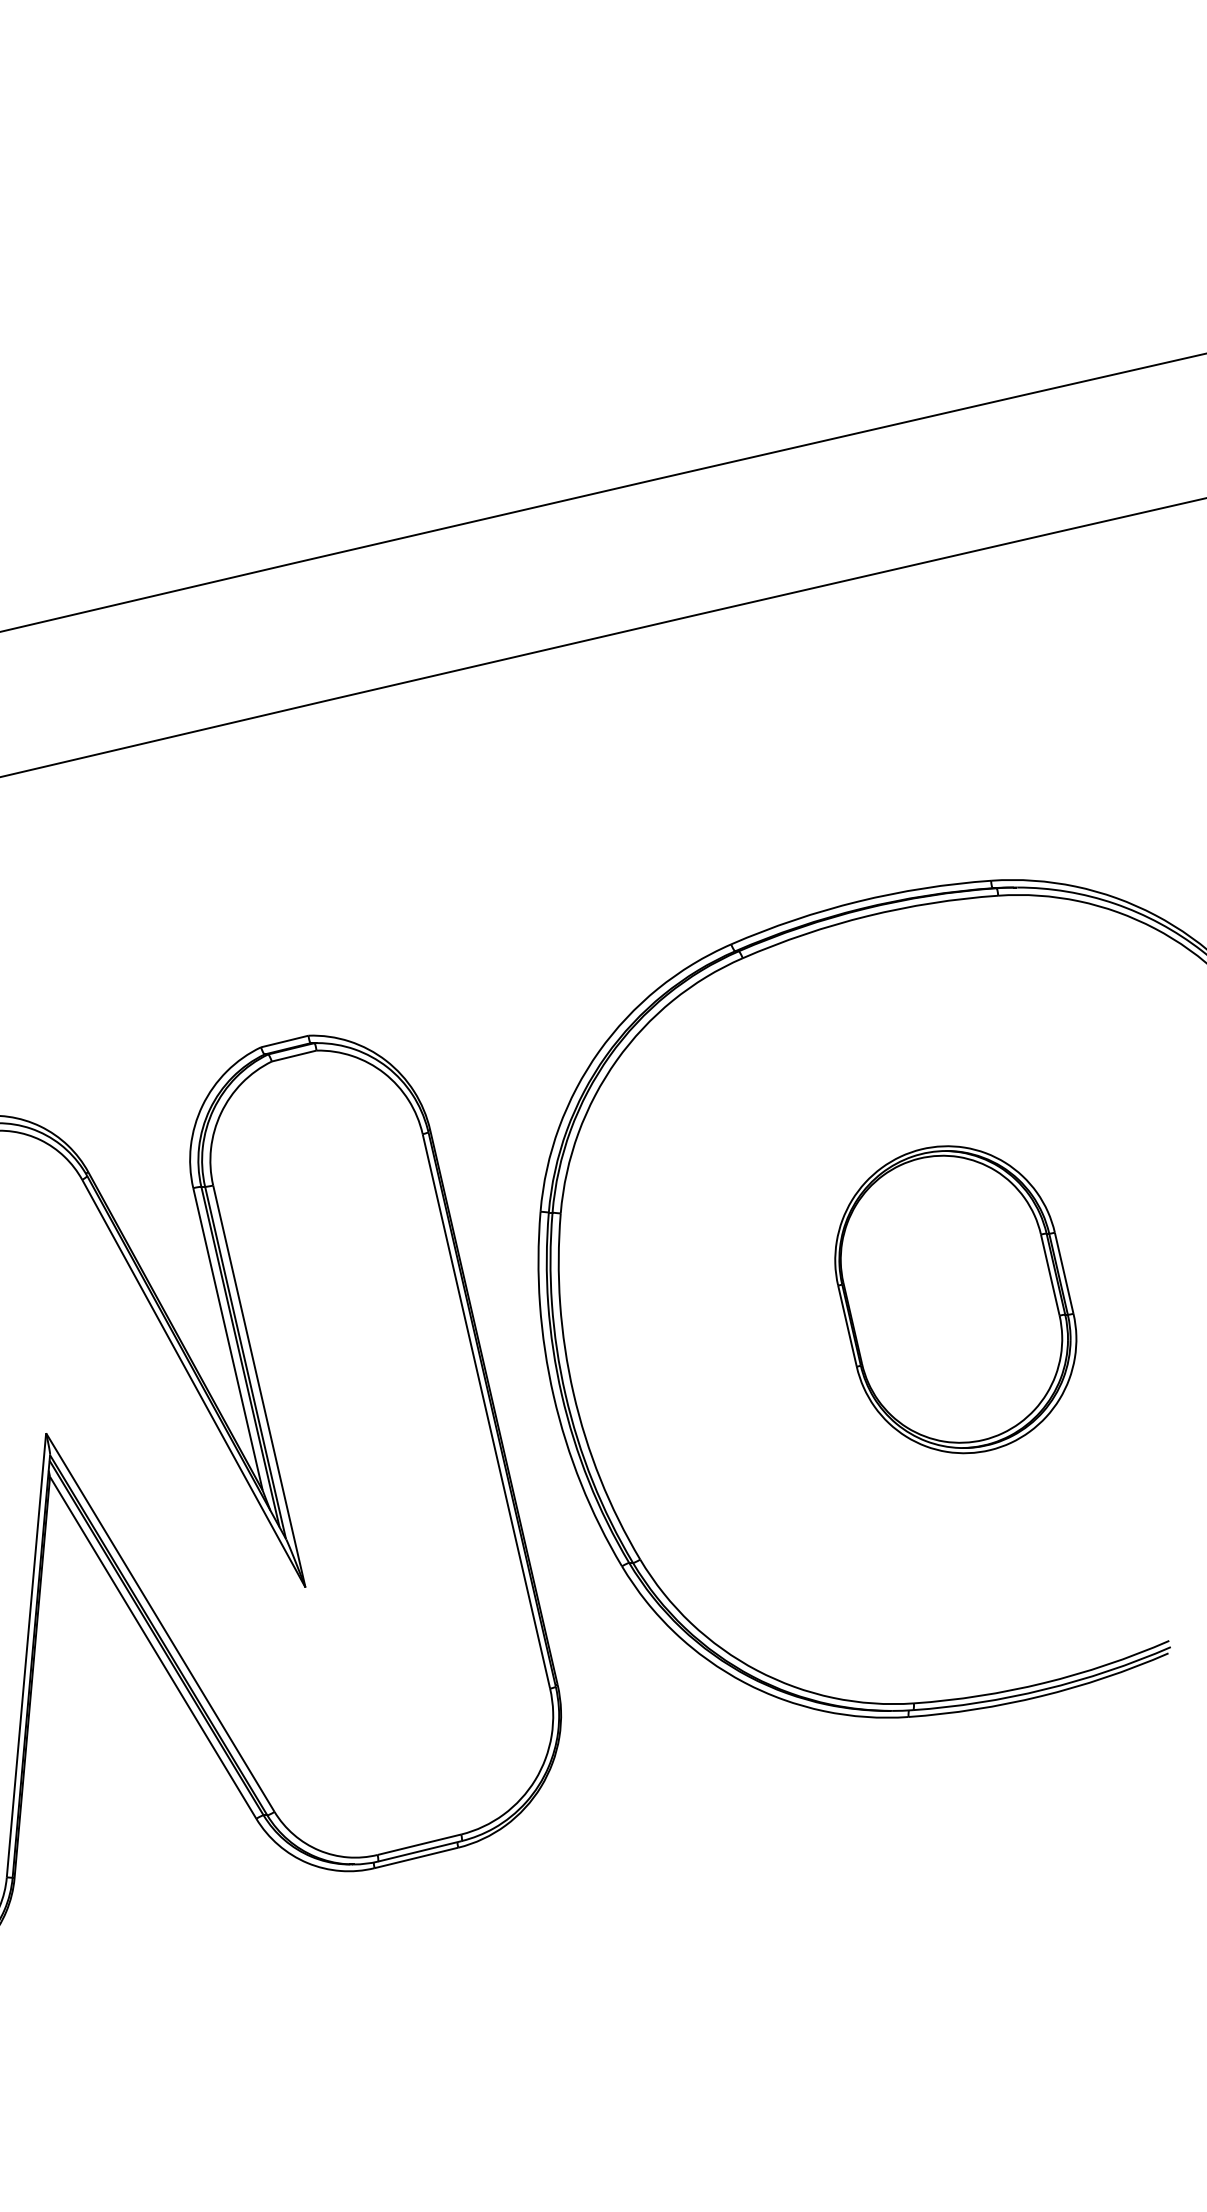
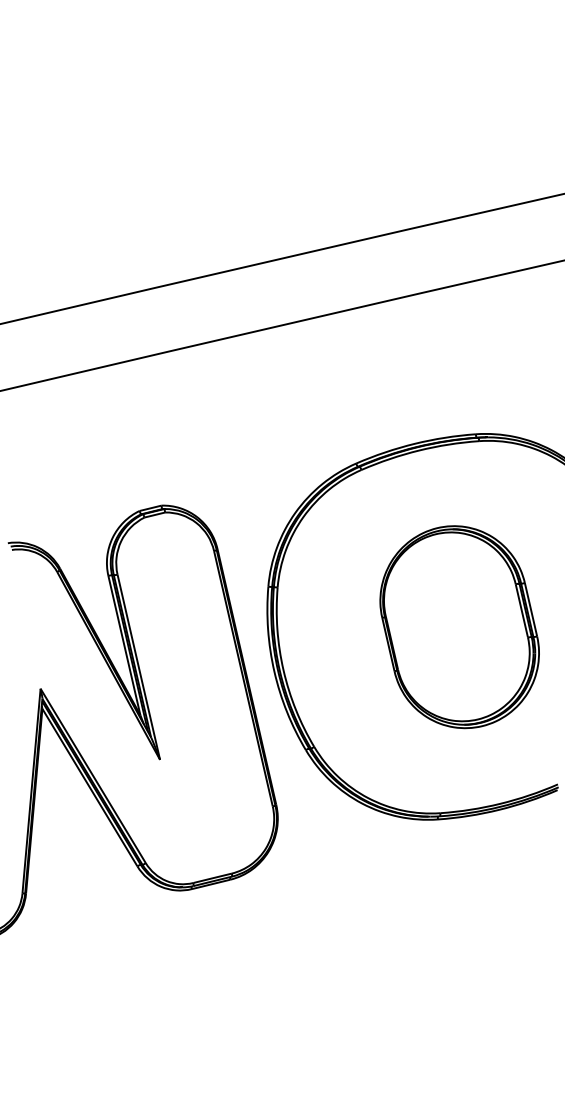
part: (955, 1300) -> (459, 627), size x1.43

